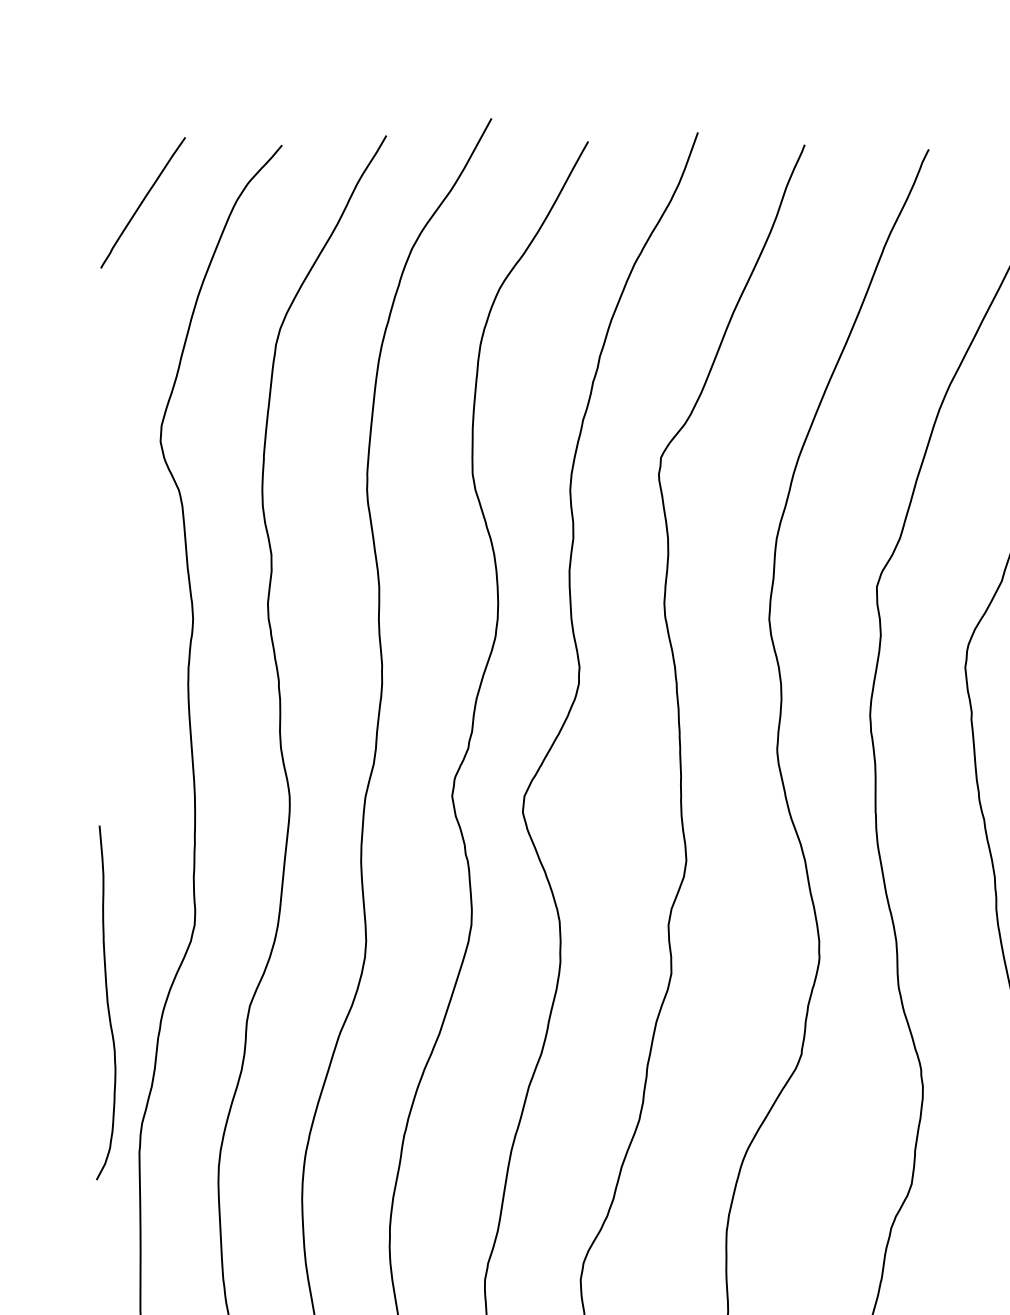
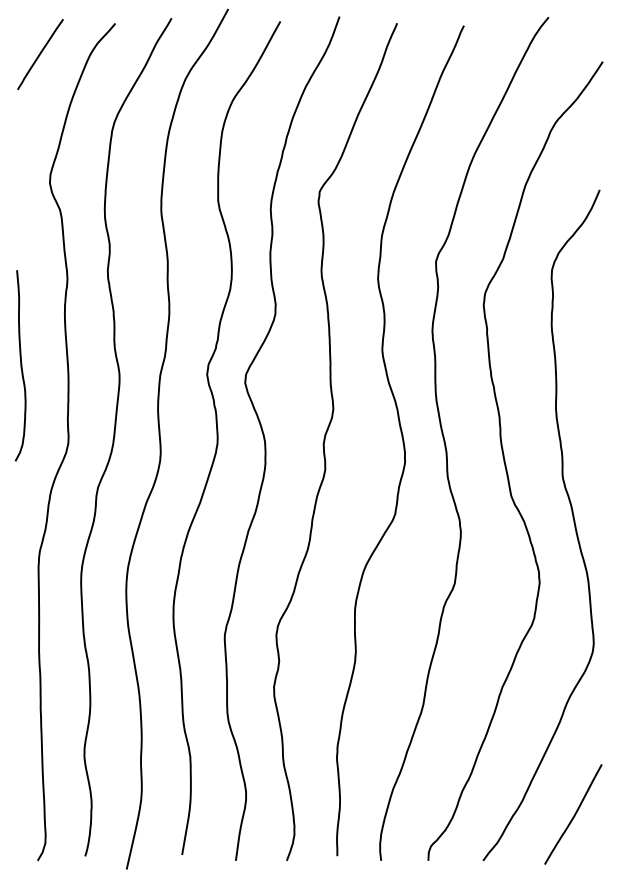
curve: (105, 1002) -> (20, 365), moved

